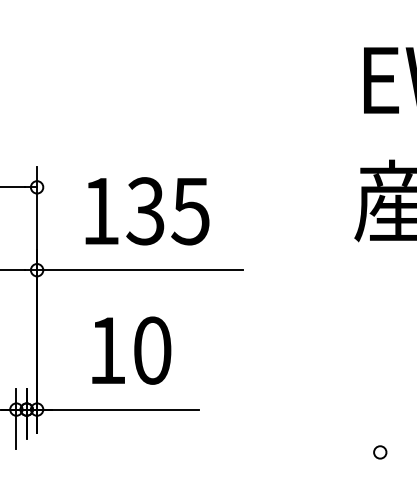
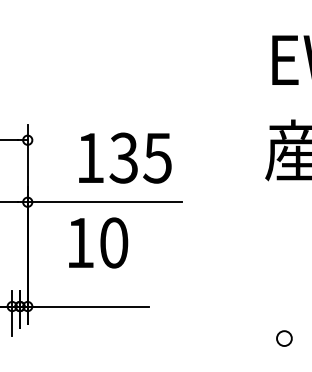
text: (147, 211) -> (125, 158), moved
text: (131, 350) -> (98, 242), moved
circle: (380, 452) -> (284, 338), size x1.6

